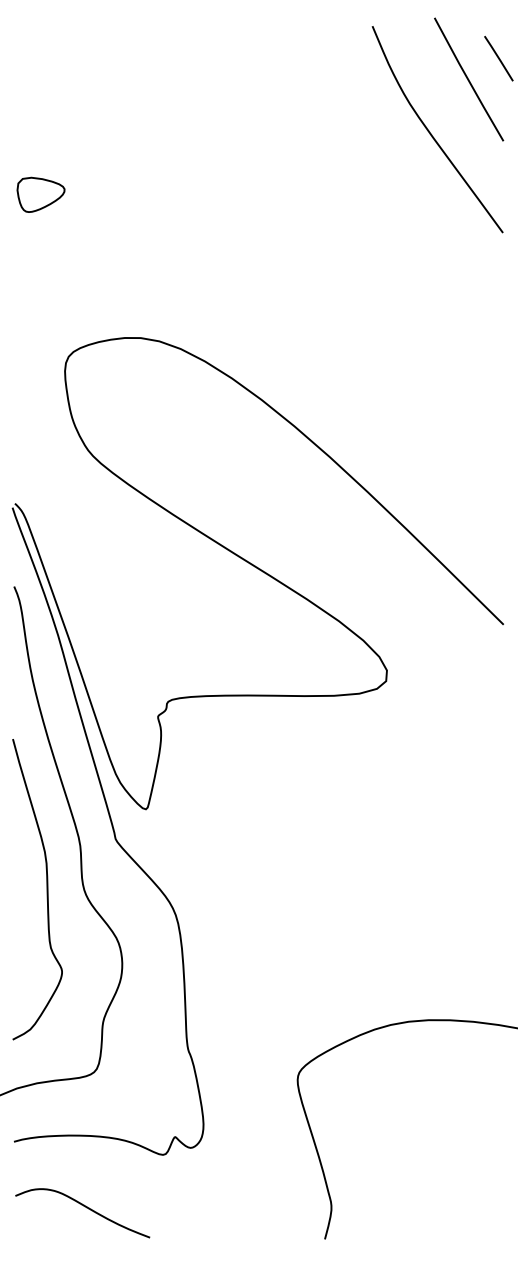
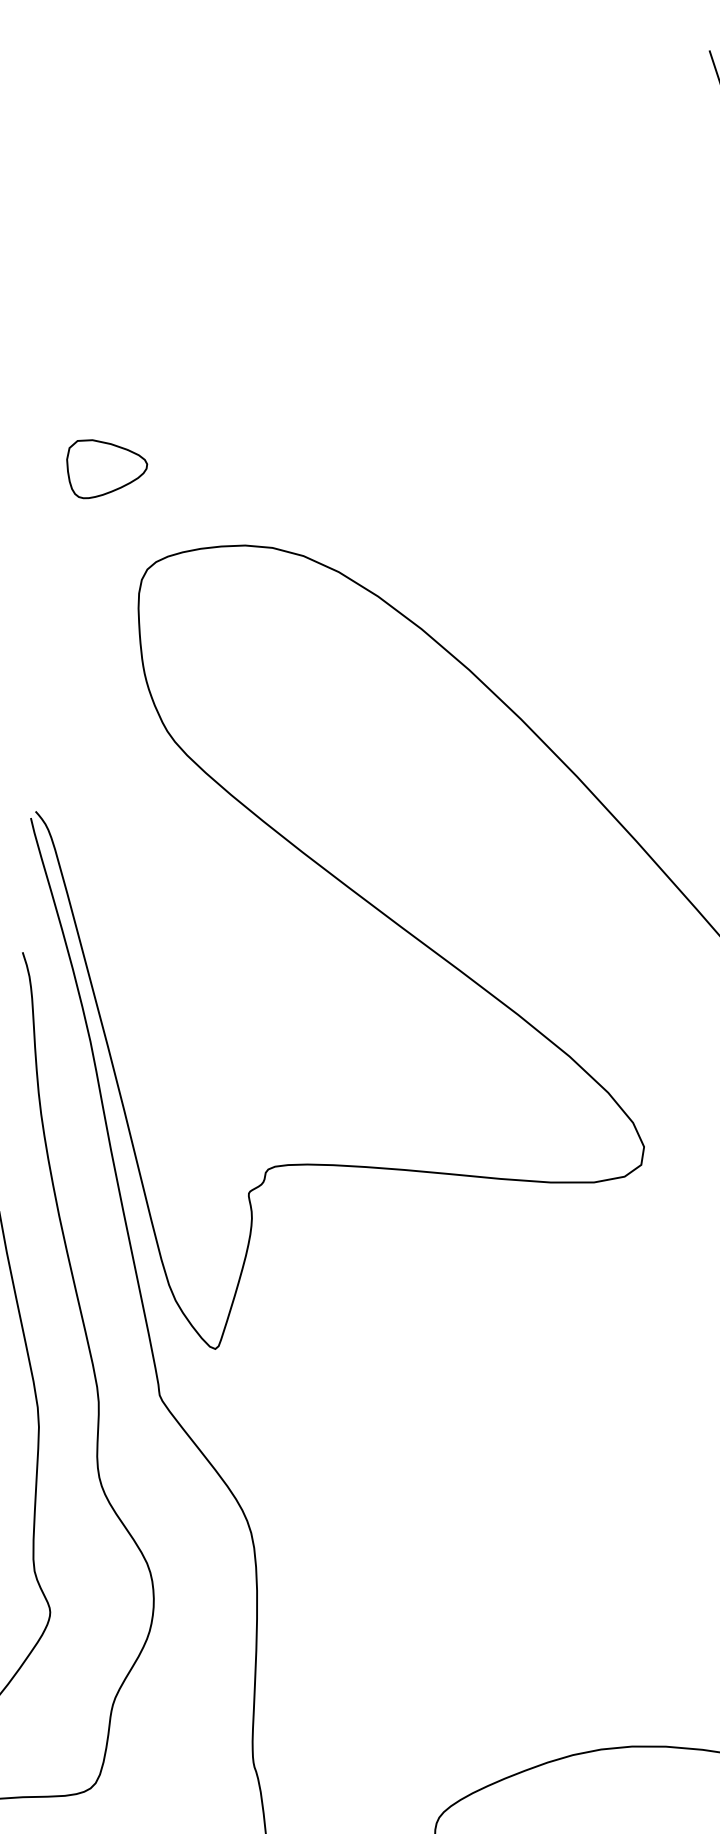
part: (40, 194) -> (105, 469), moved

